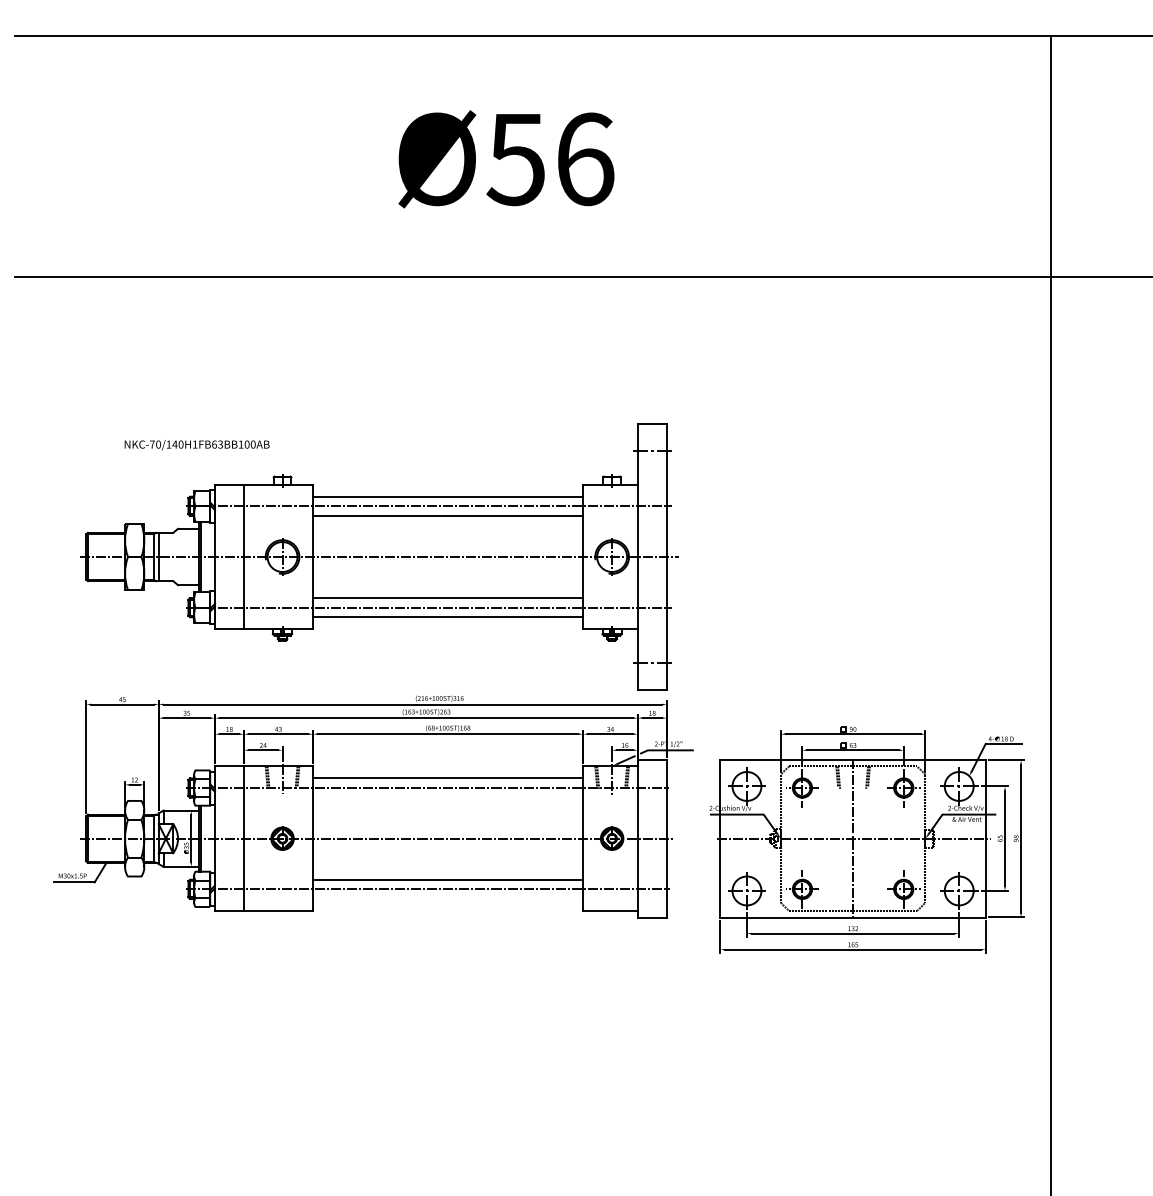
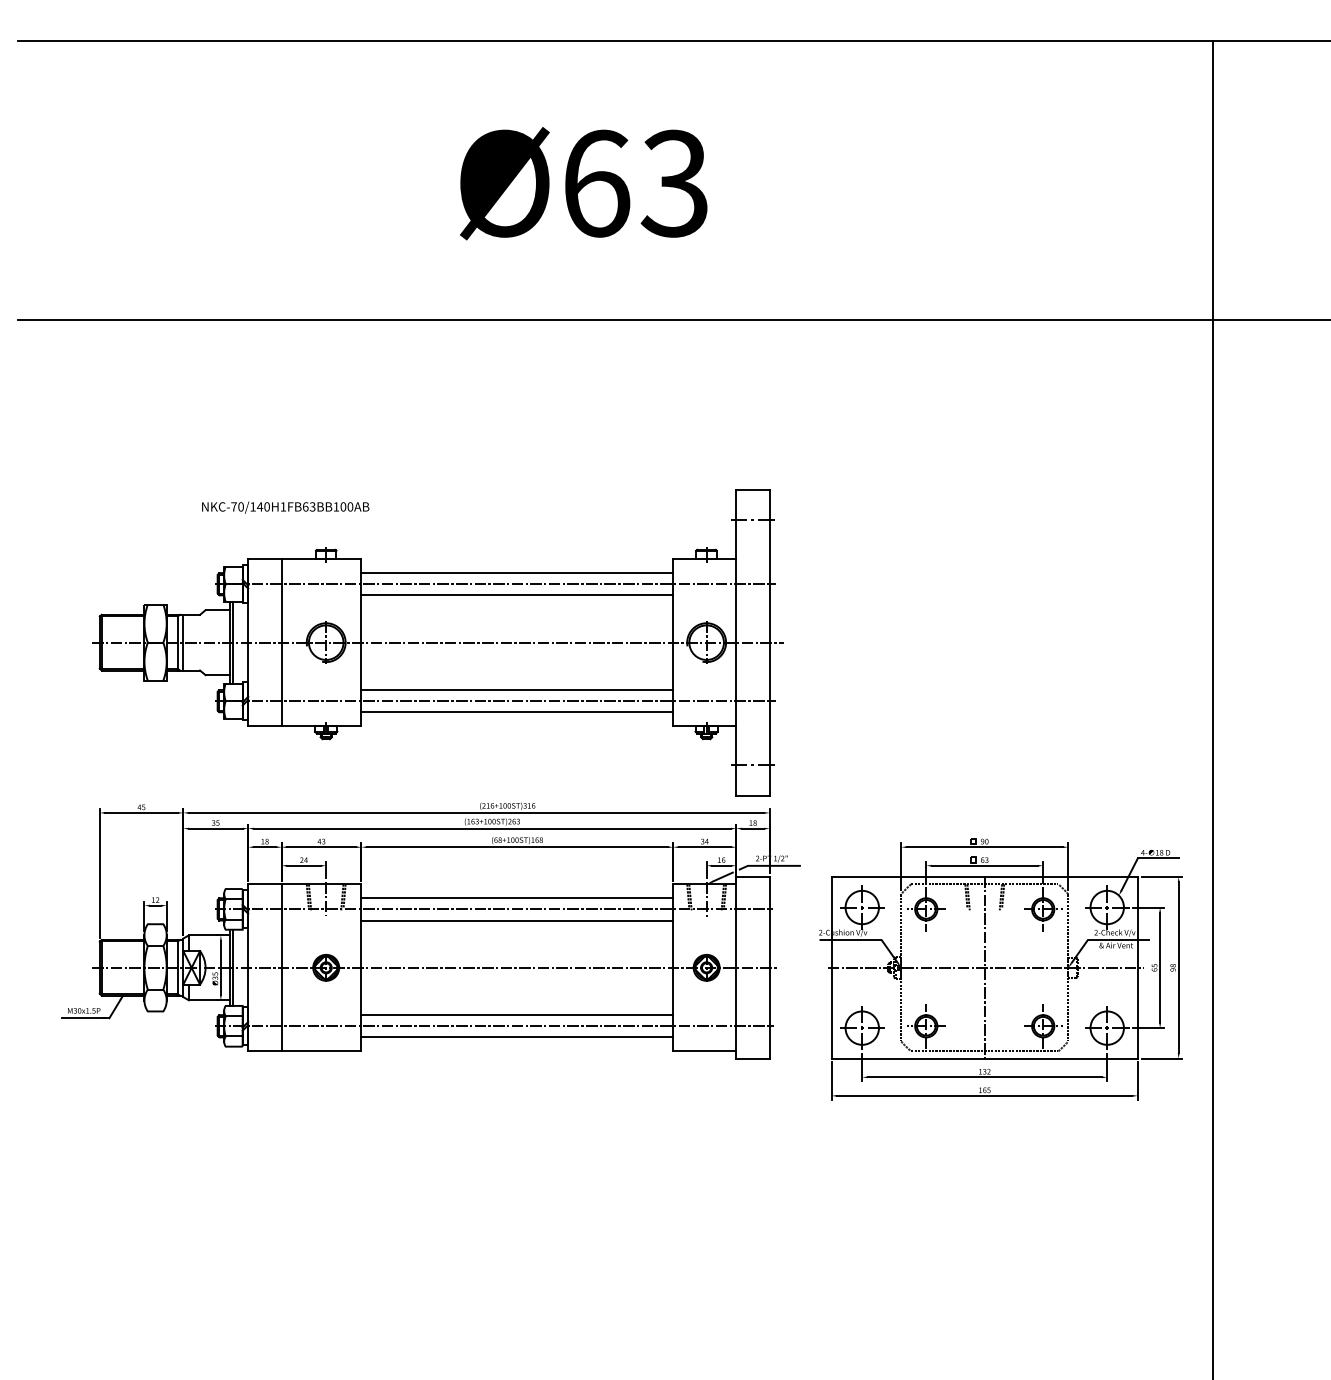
text: (550, 159) -> (635, 183), Ø56 -> Ø63
text: (197, 445) -> (285, 507), moved
line: (448, 797) -> (517, 920), added
line: (448, 899) -> (517, 1037), added

